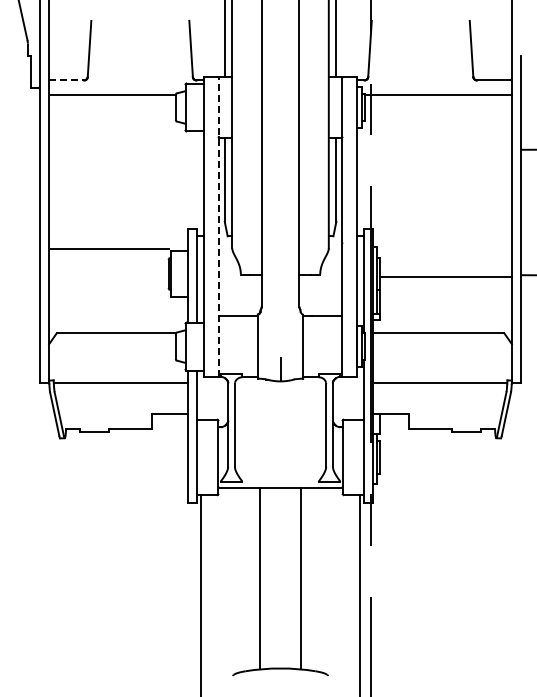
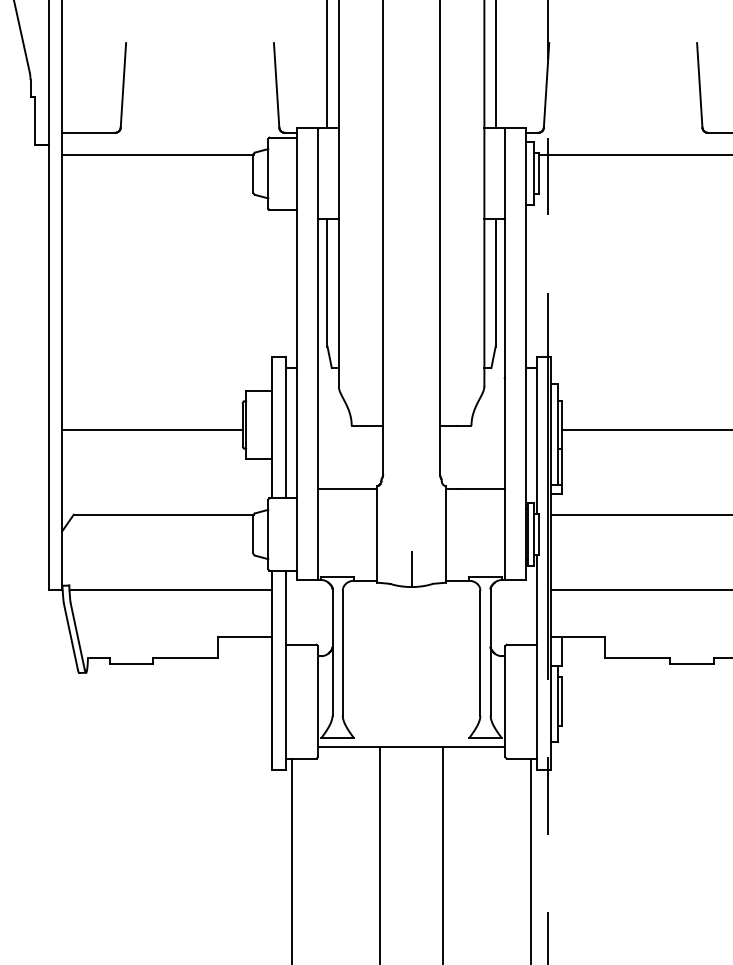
line: (67, 80) -> (90, 133), dashed -> solid
line: (218, 227) -> (317, 354), dashed -> solid
line: (108, 249) -> (151, 430), moved

